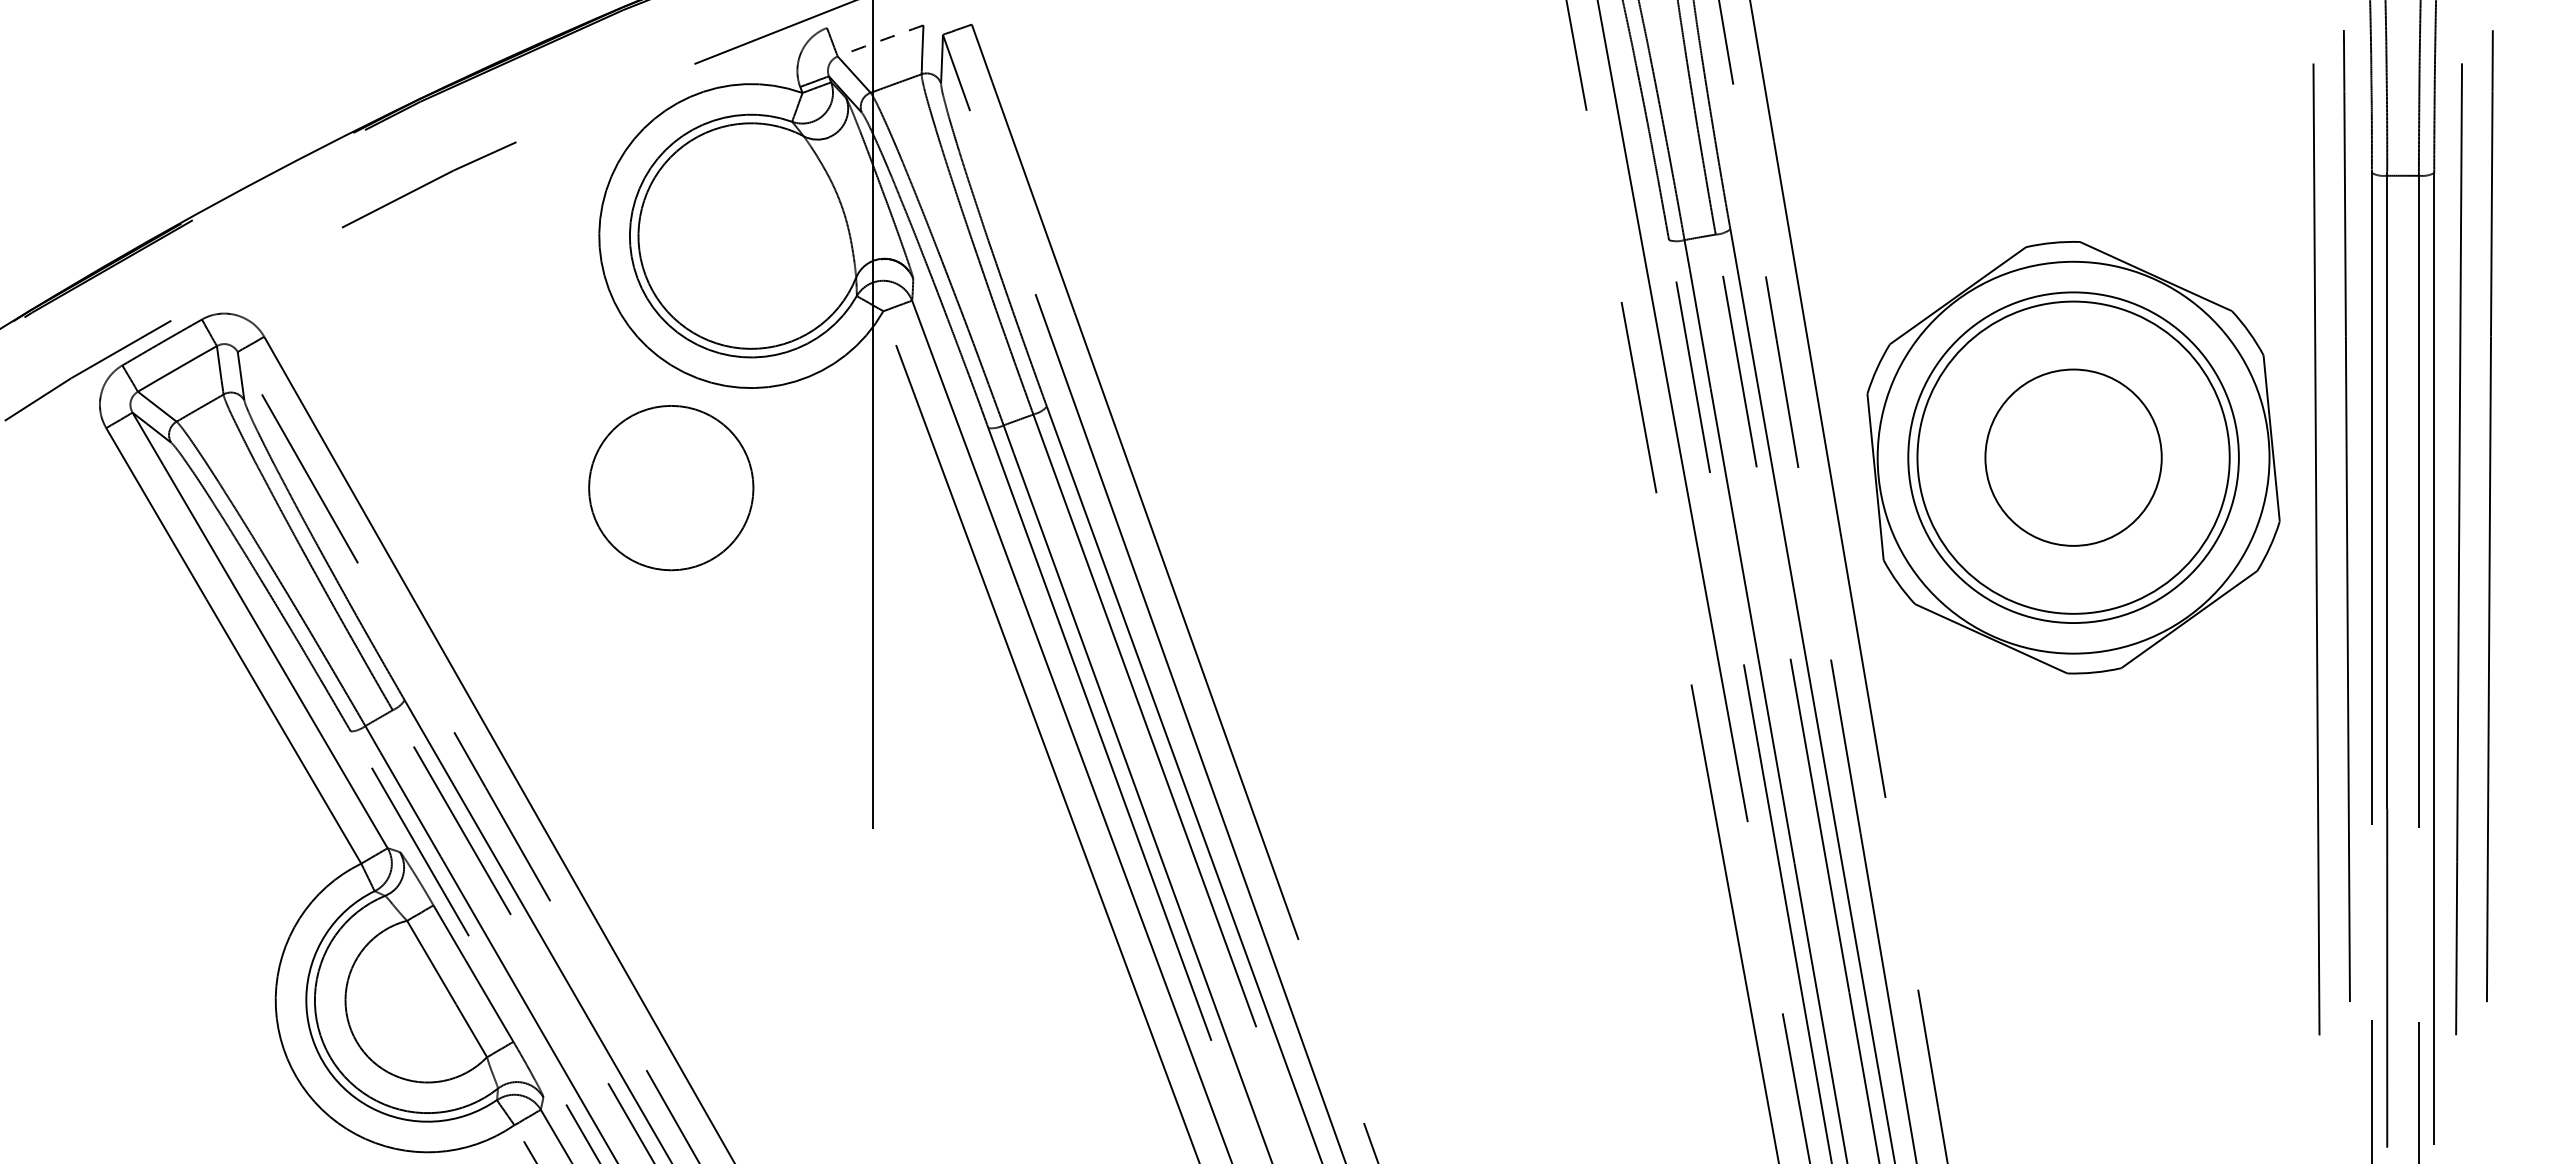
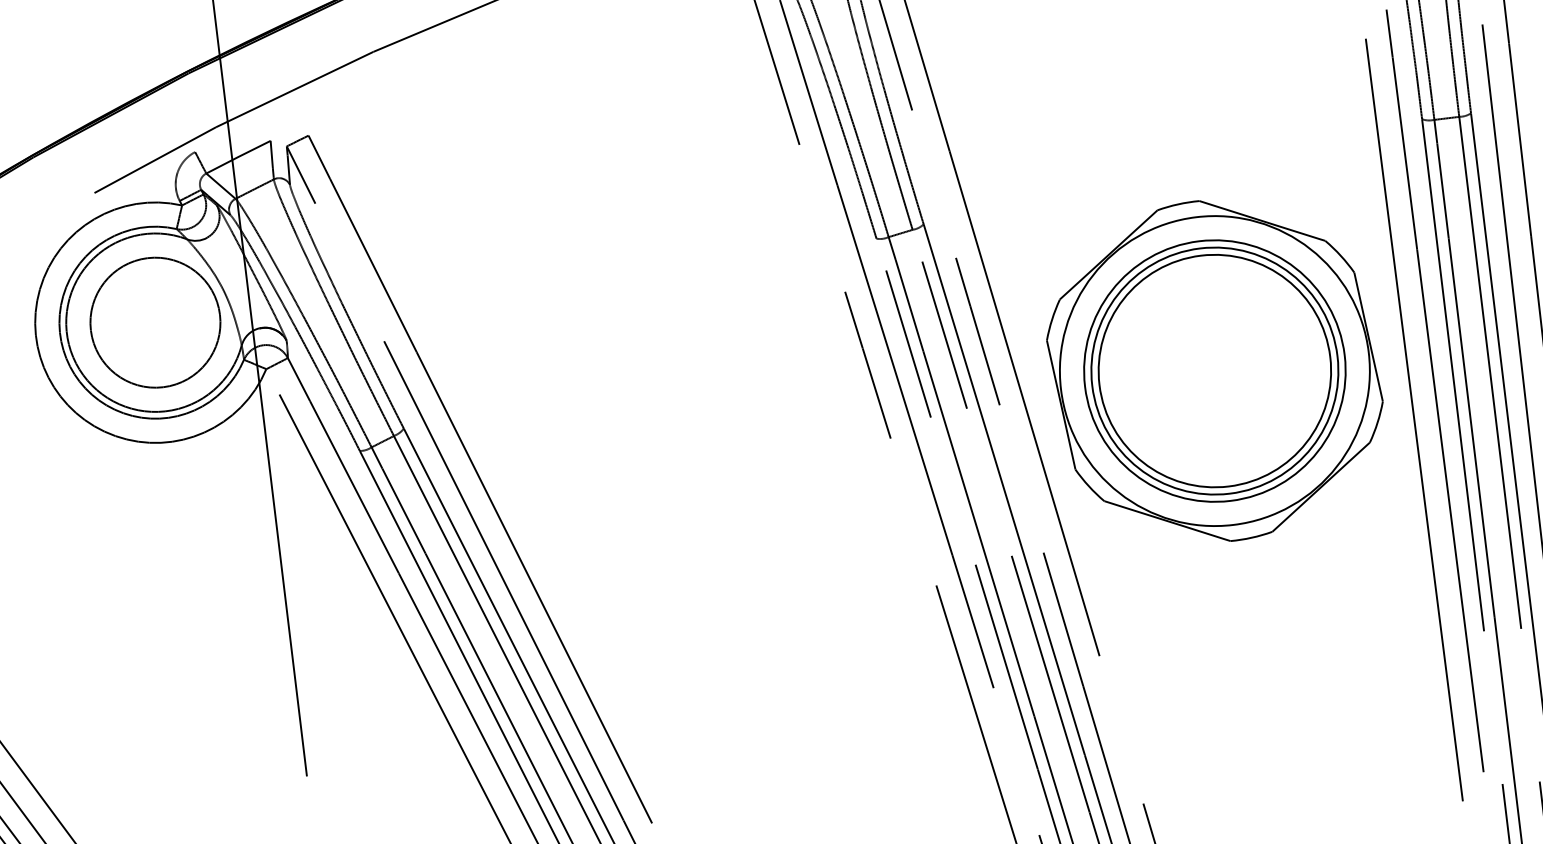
arc: (880, 40) -> (238, 156), dashed -> solid
circle: (2073, 457) -> (1214, 370), size x1.67
circle: (671, 488) -> (155, 323), moved

